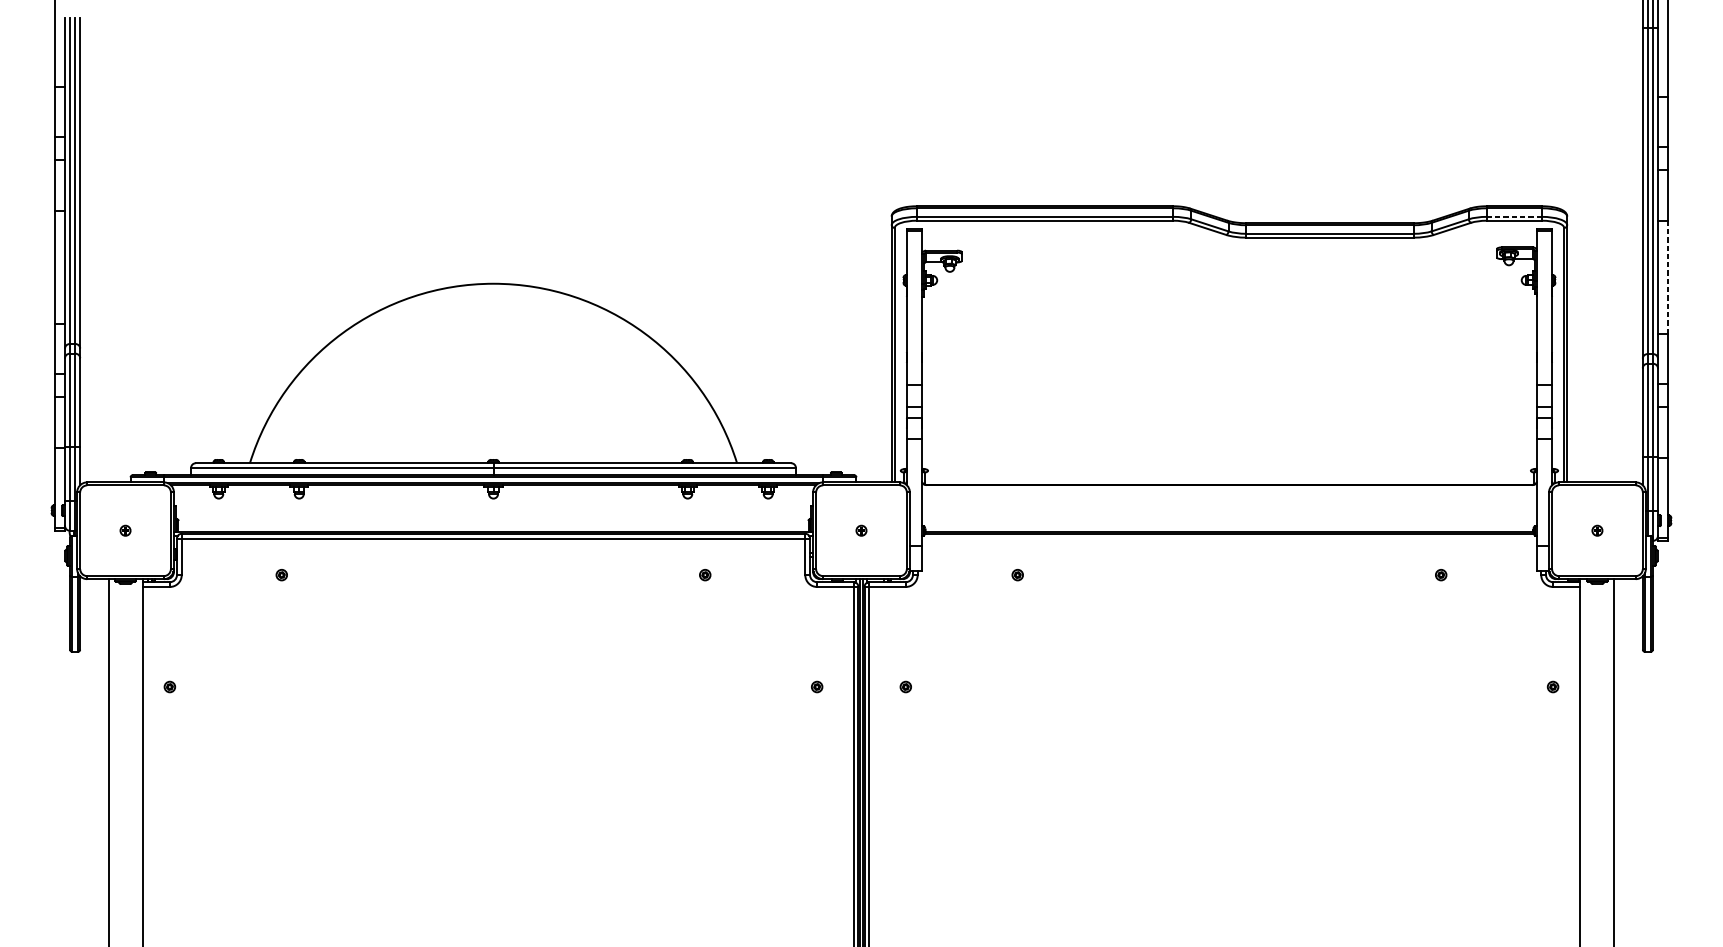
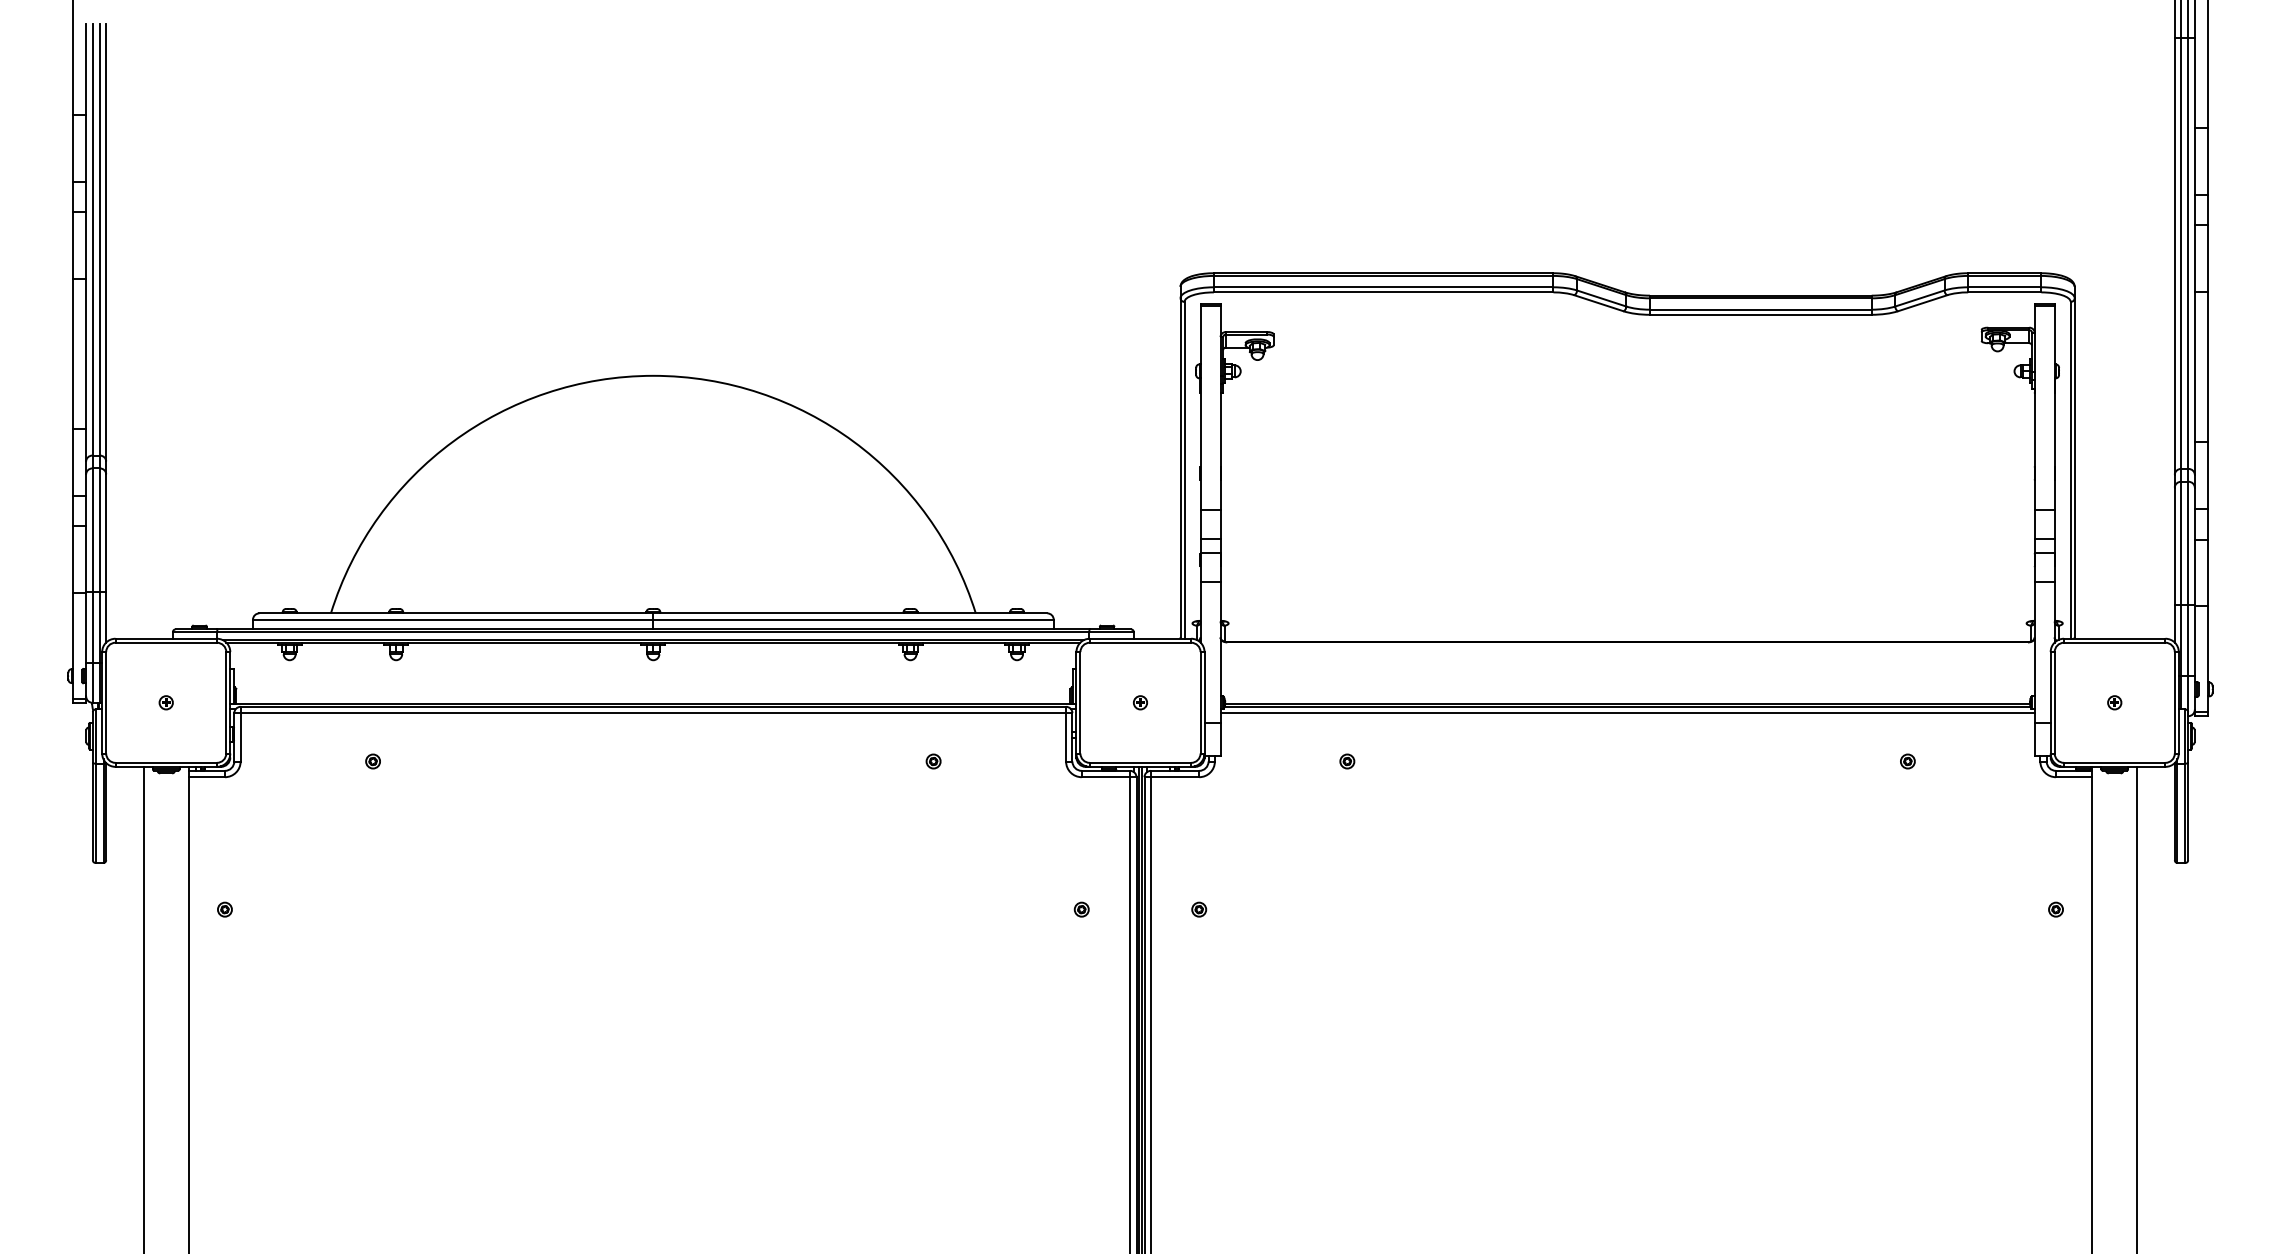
line: (1514, 217) -> (2004, 287), dashed -> solid
line: (1668, 277) -> (2208, 367), dashed -> solid
line: (1229, 538) -> (1627, 713), added

